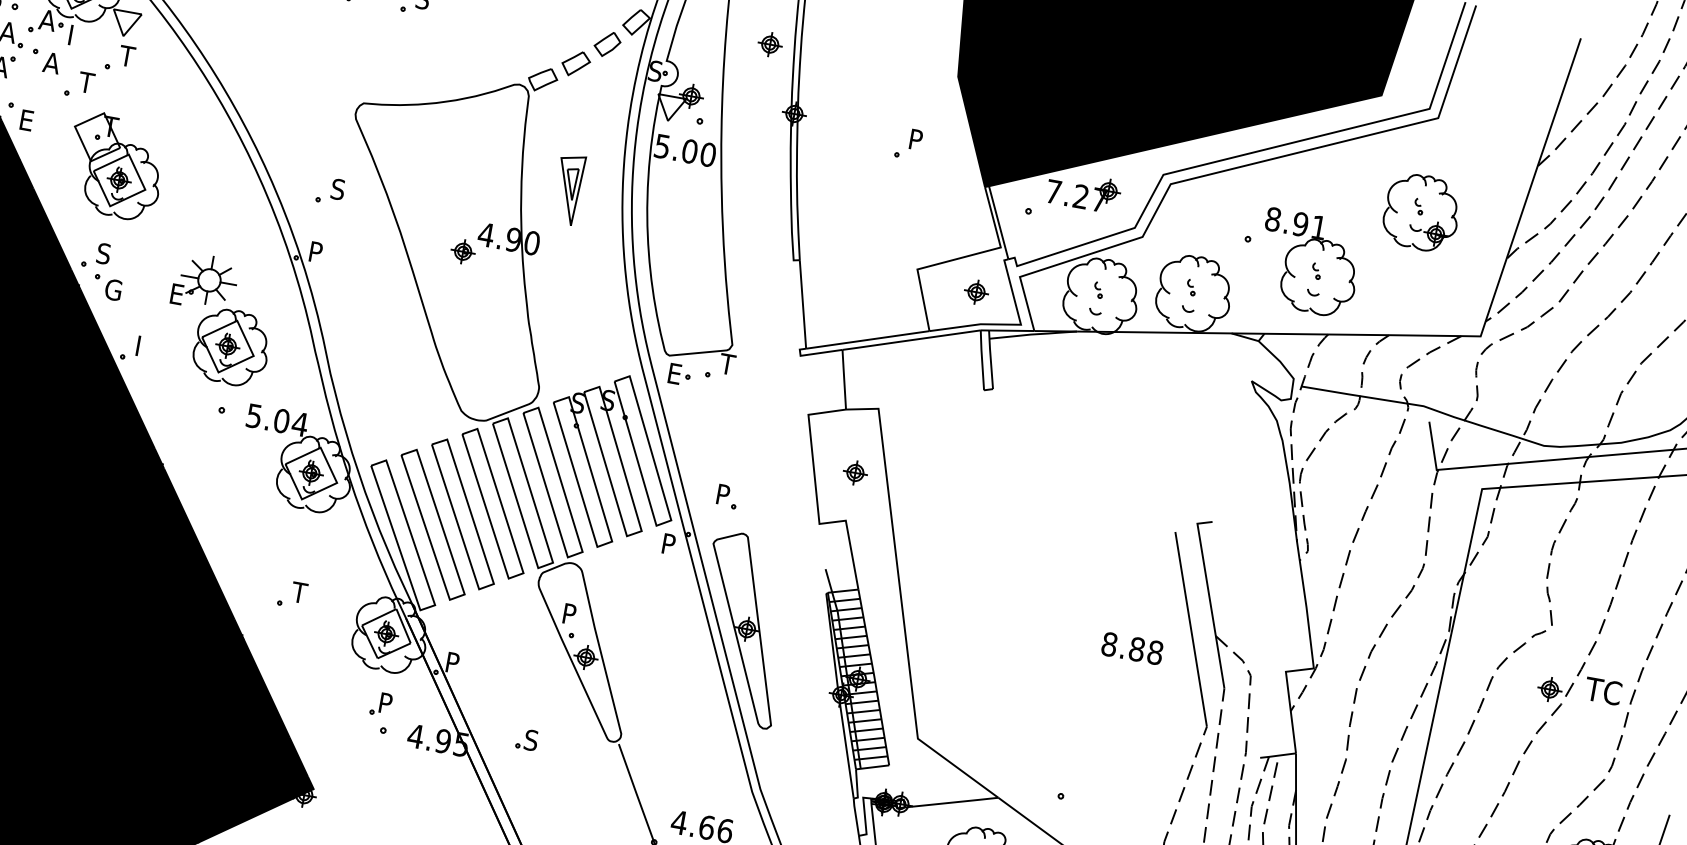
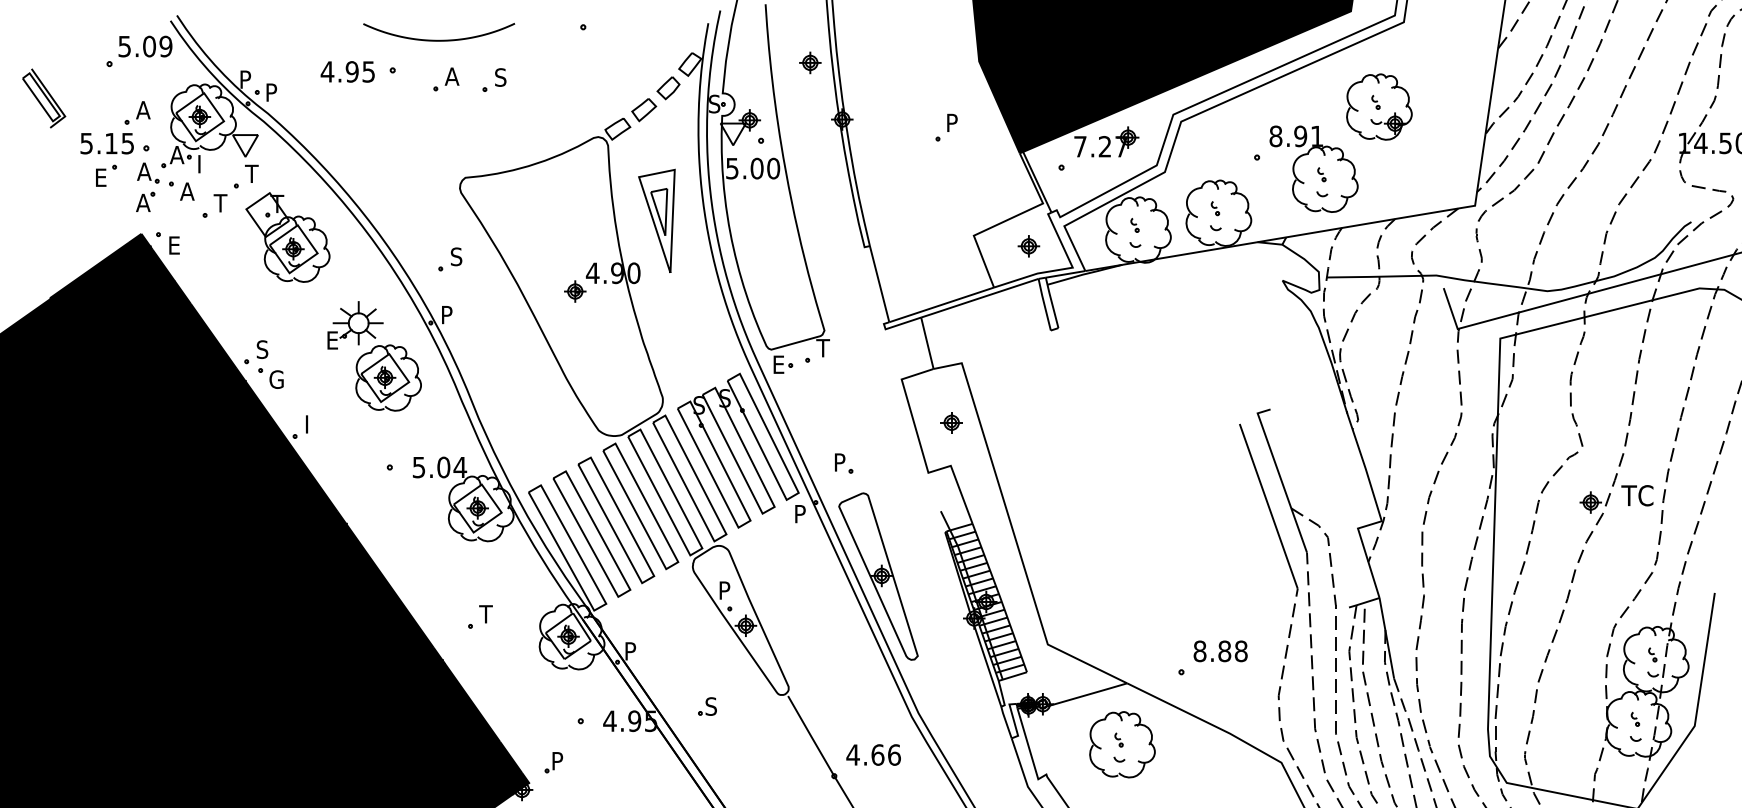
part: (114, 166) -> (287, 237), moved
part: (567, 189) -> (656, 220), size x1.67
part: (1422, 211) -> (1379, 106), moved
part: (220, 320) -> (374, 356), moved
text: (1132, 648) -> (1220, 651), moved
part: (380, 704) -> (553, 762), moved

